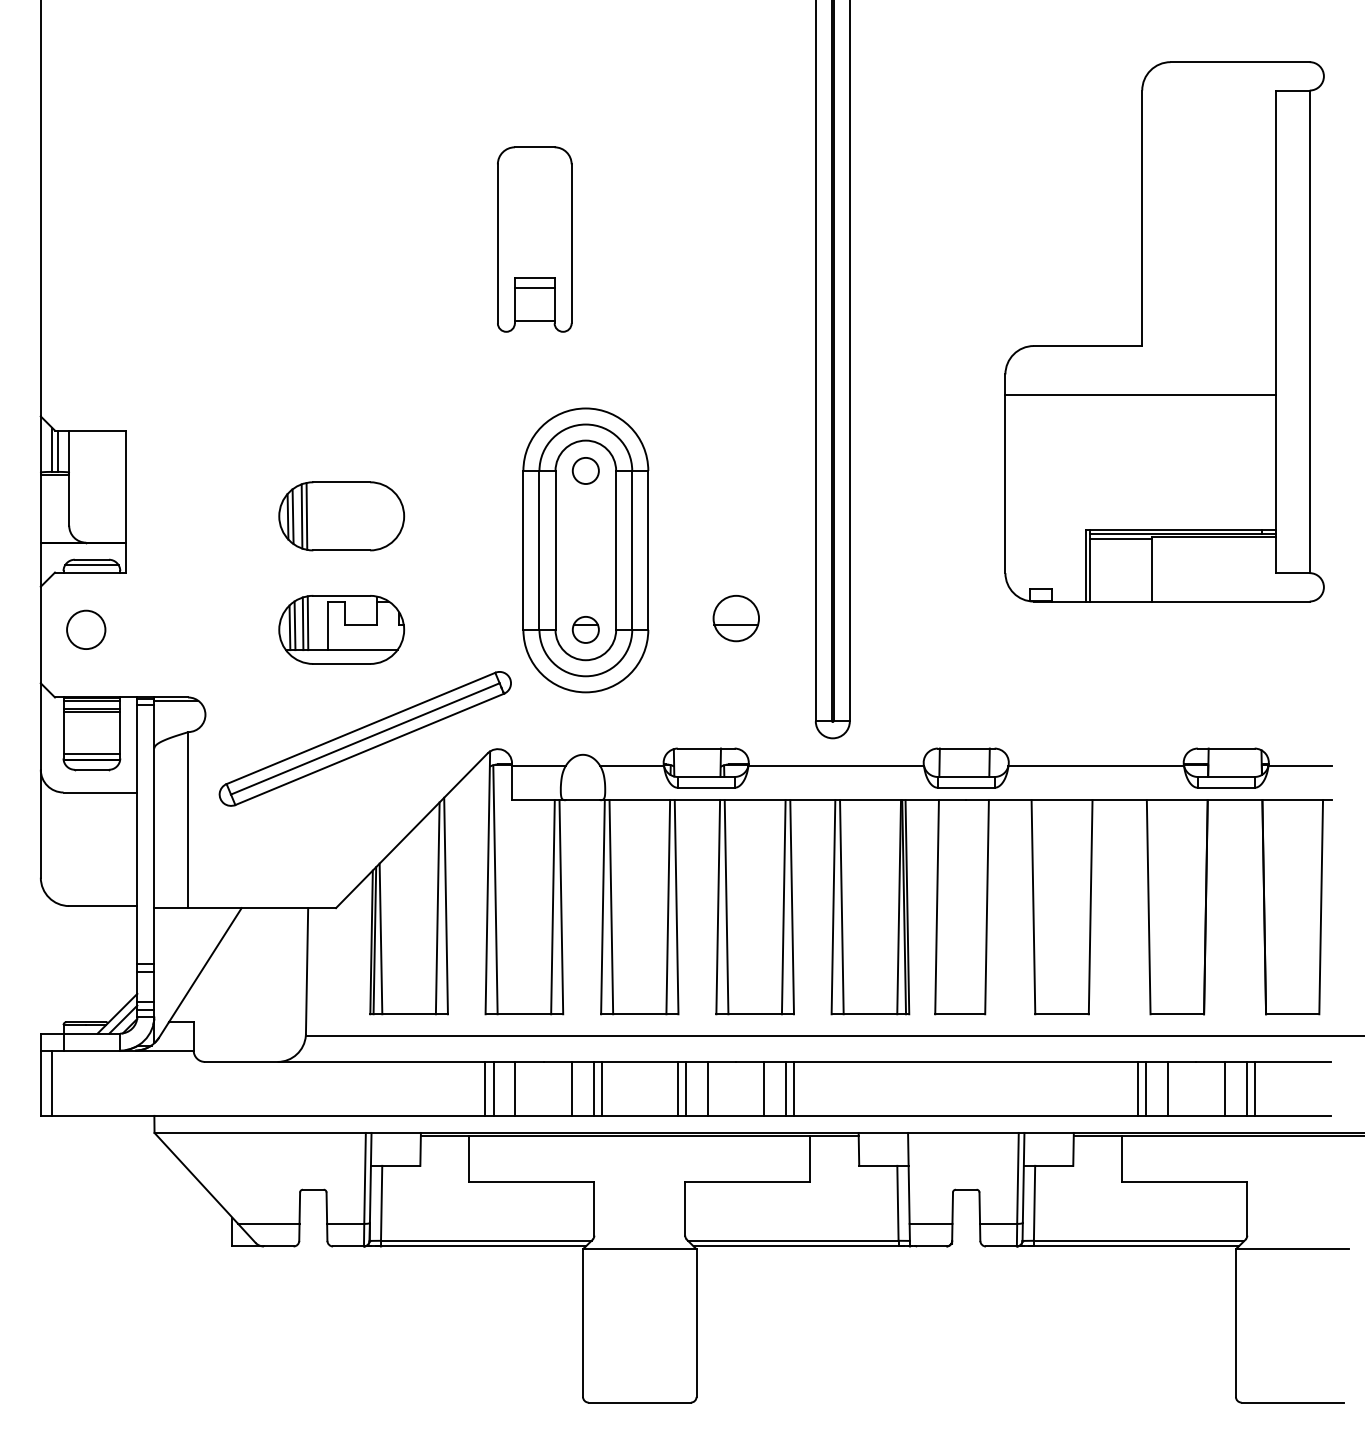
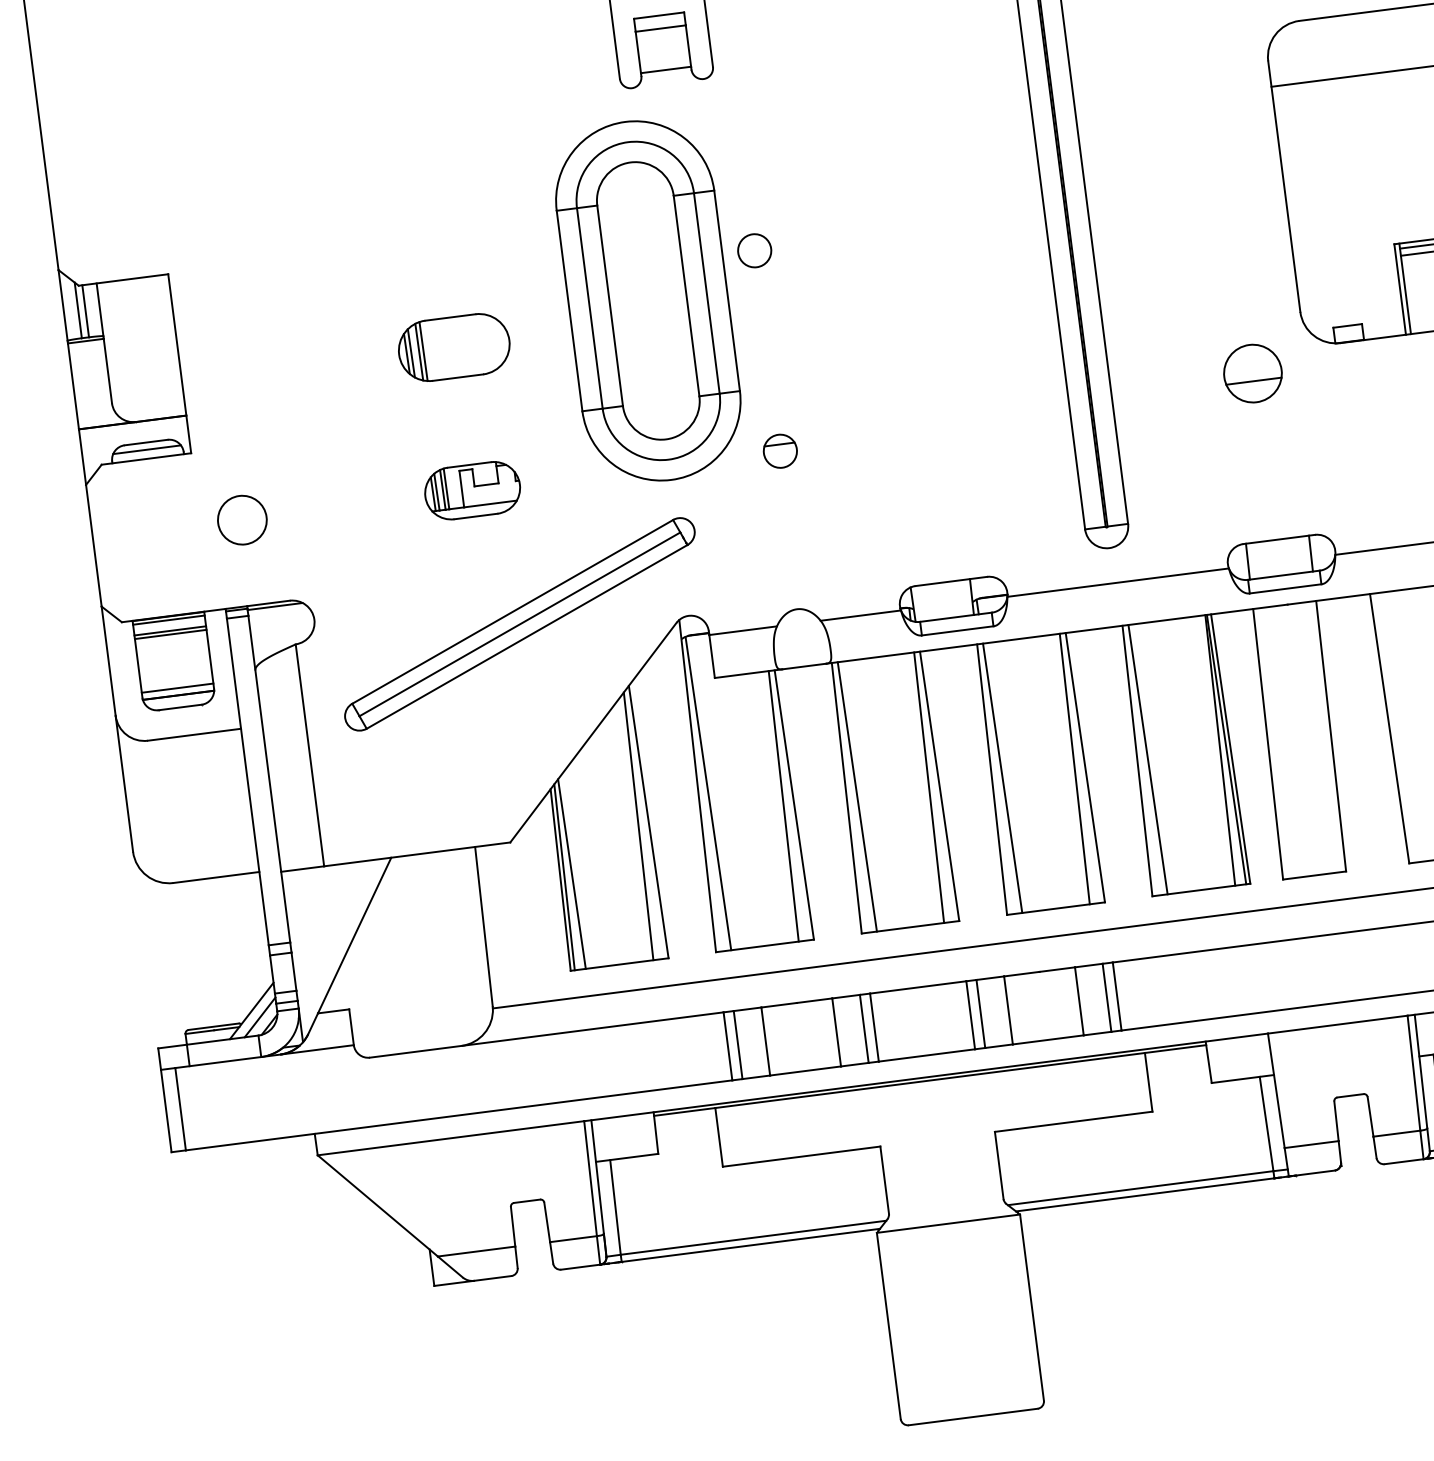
part: (341, 516) -> (453, 347), size x0.7
part: (585, 550) -> (647, 301), moved
part: (735, 618) -> (1251, 373), moved
circle: (86, 629) -> (242, 519), moved
part: (341, 629) -> (472, 490), size x0.6

